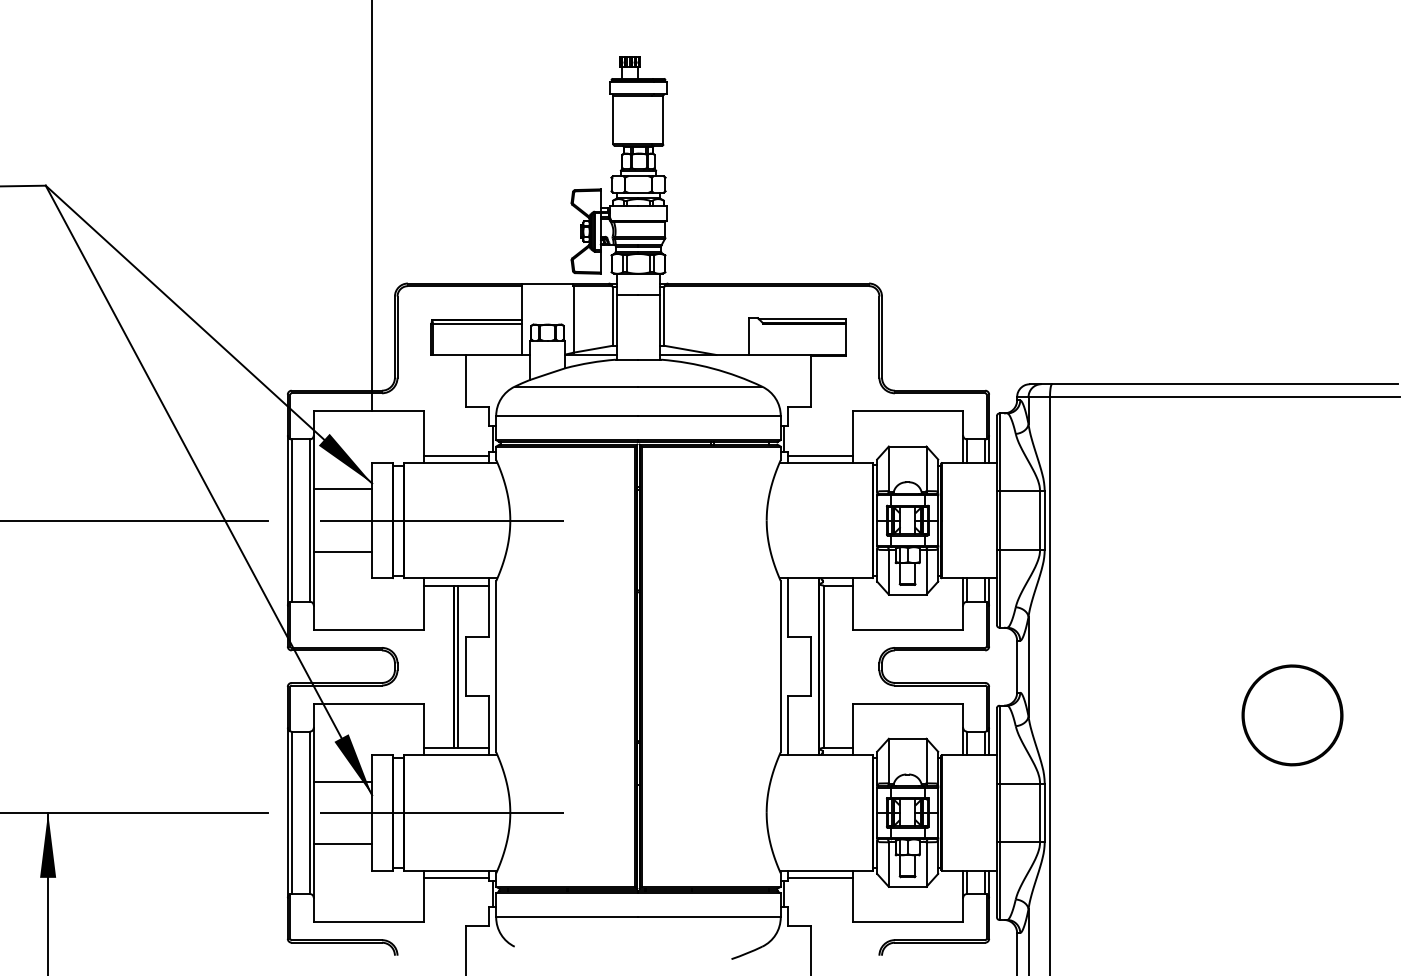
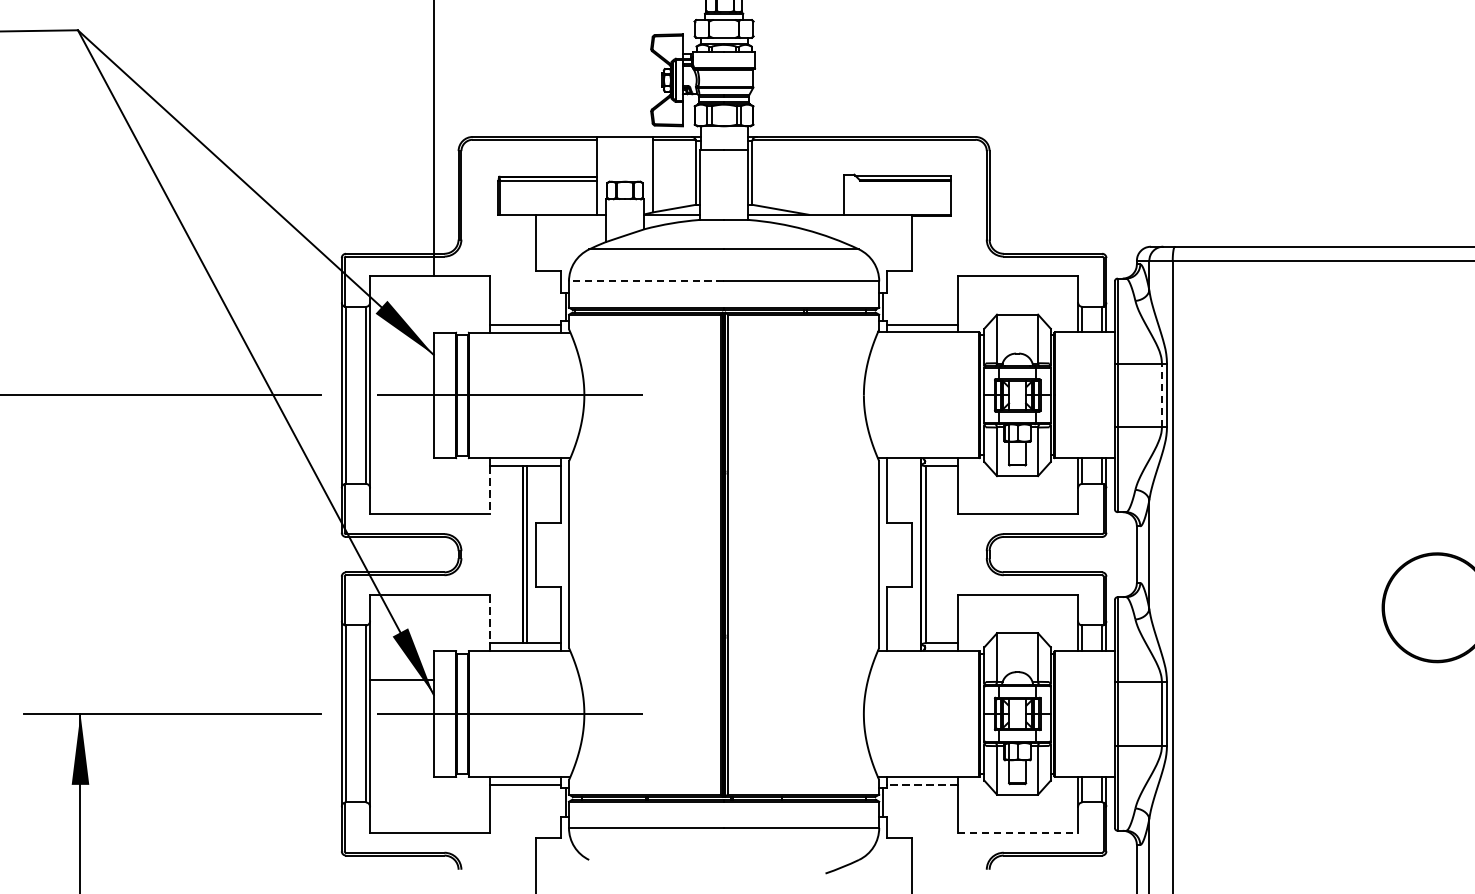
line: (566, 416) -> (645, 281), solid -> dashed
line: (342, 489) -> (401, 361), removed
line: (1040, 520) -> (1162, 395), solid -> dashed
line: (342, 551) -> (401, 429), removed
line: (424, 608) -> (490, 491), solid -> dashed
line: (424, 726) -> (490, 619), solid -> dashed
line: (342, 844) -> (401, 748), removed
line: (819, 877) -> (921, 784), solid -> dashed
line: (908, 921) -> (1018, 832), solid -> dashed

